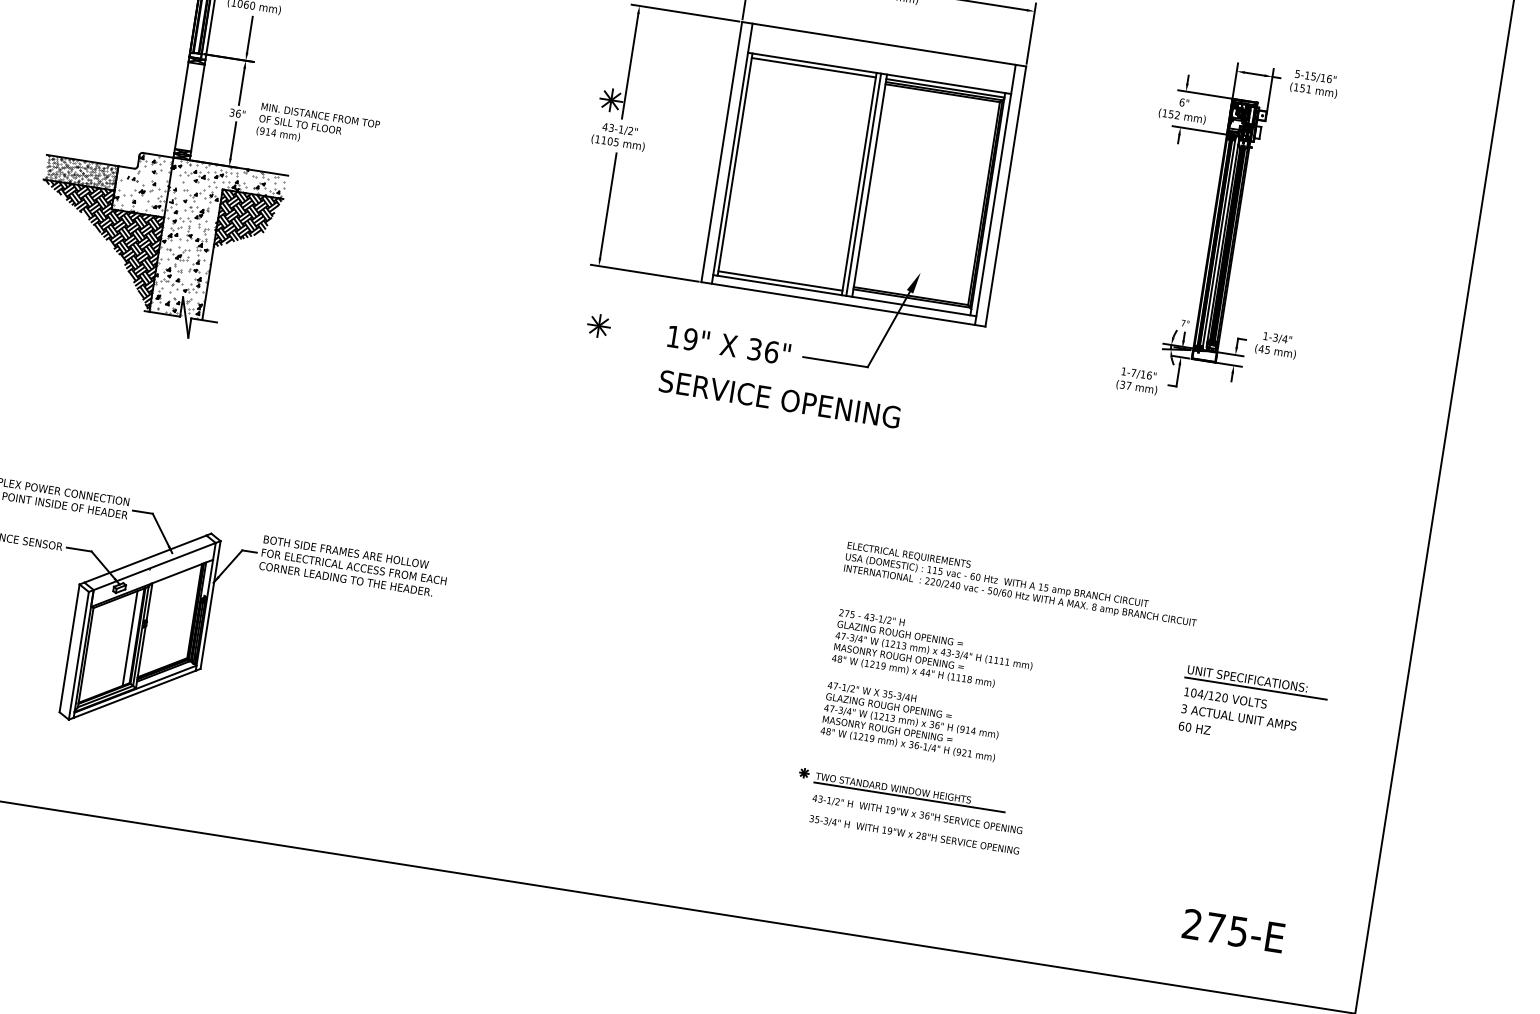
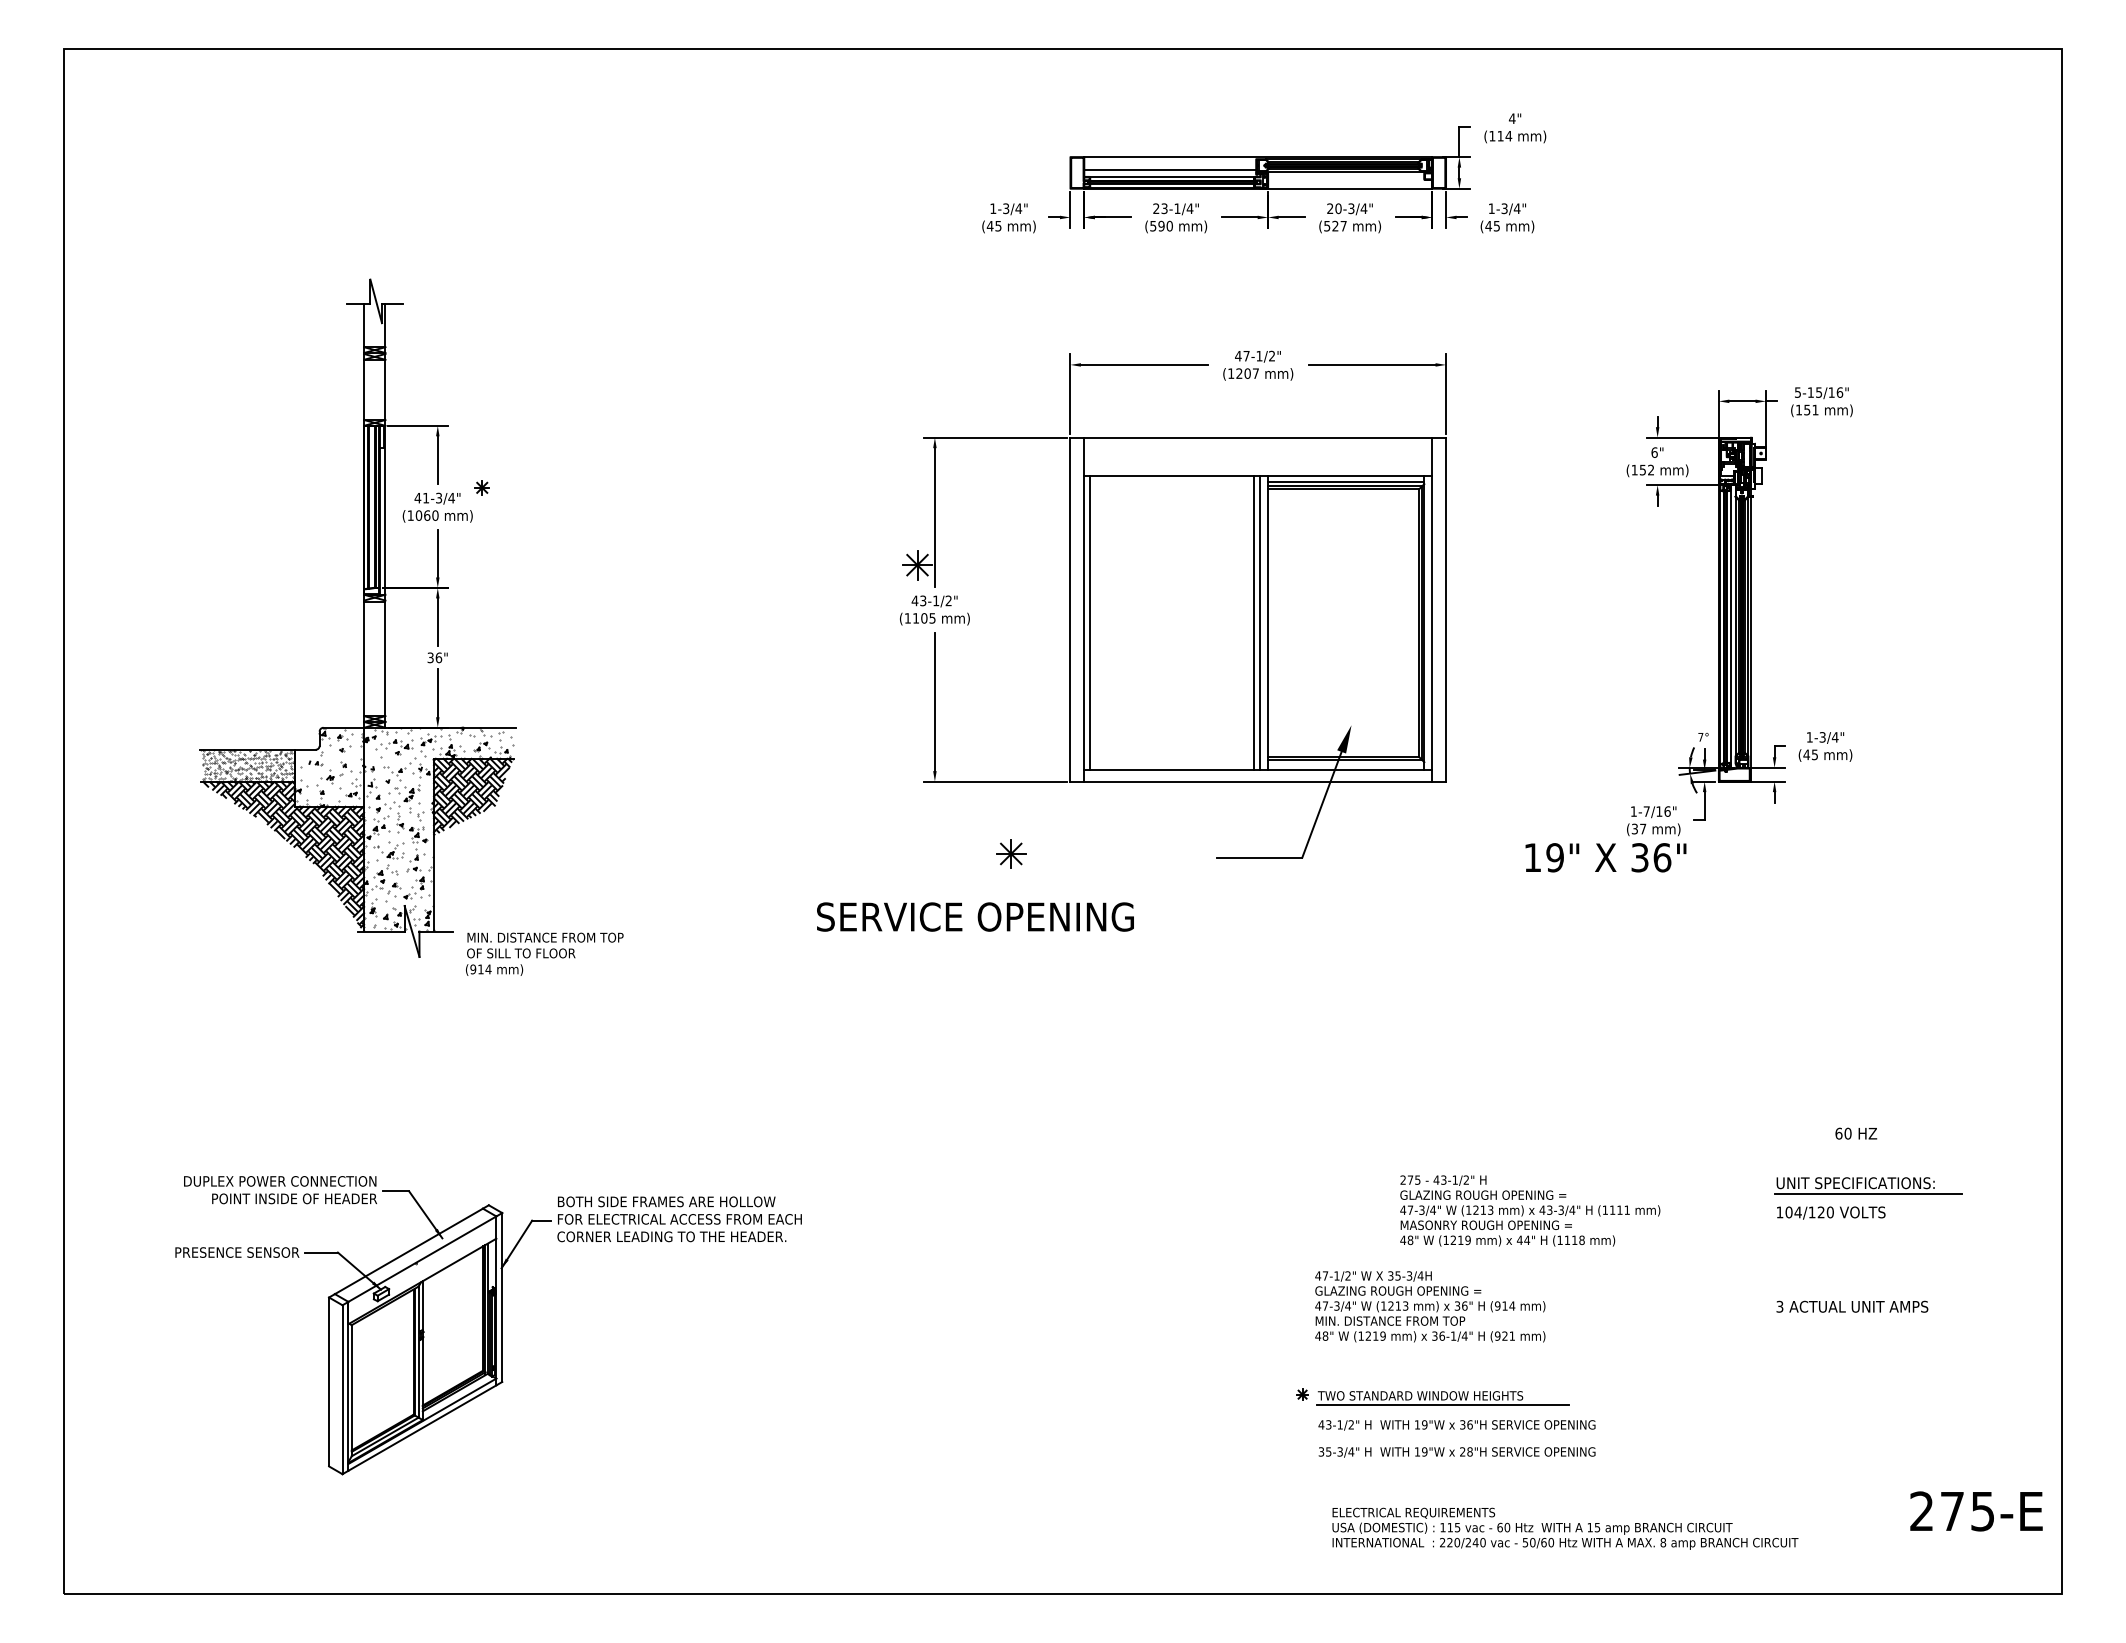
line: (813, 67) -> (1172, 482), removed
text: (318, 127) -> (544, 953), moved
line: (780, 281) -> (1172, 764), removed
part: (599, 325) -> (1011, 853), moved
text: (728, 345) -> (1605, 857), moved
text: (779, 398) -> (975, 916), moved
text: (1022, 584) -> (1565, 1528), moved
line: (130, 638) -> (405, 1356), removed
text: (934, 650) -> (1530, 1210), moved
text: (1239, 717) -> (1852, 1306), moved
text: (1194, 728) -> (1856, 1133), moved
text: (890, 729) -> (1405, 1320), MASONRY ROUGH OPENING = -> MIN. DISTANCE FROM TOP
text: (1233, 931) -> (1976, 1511), moved

